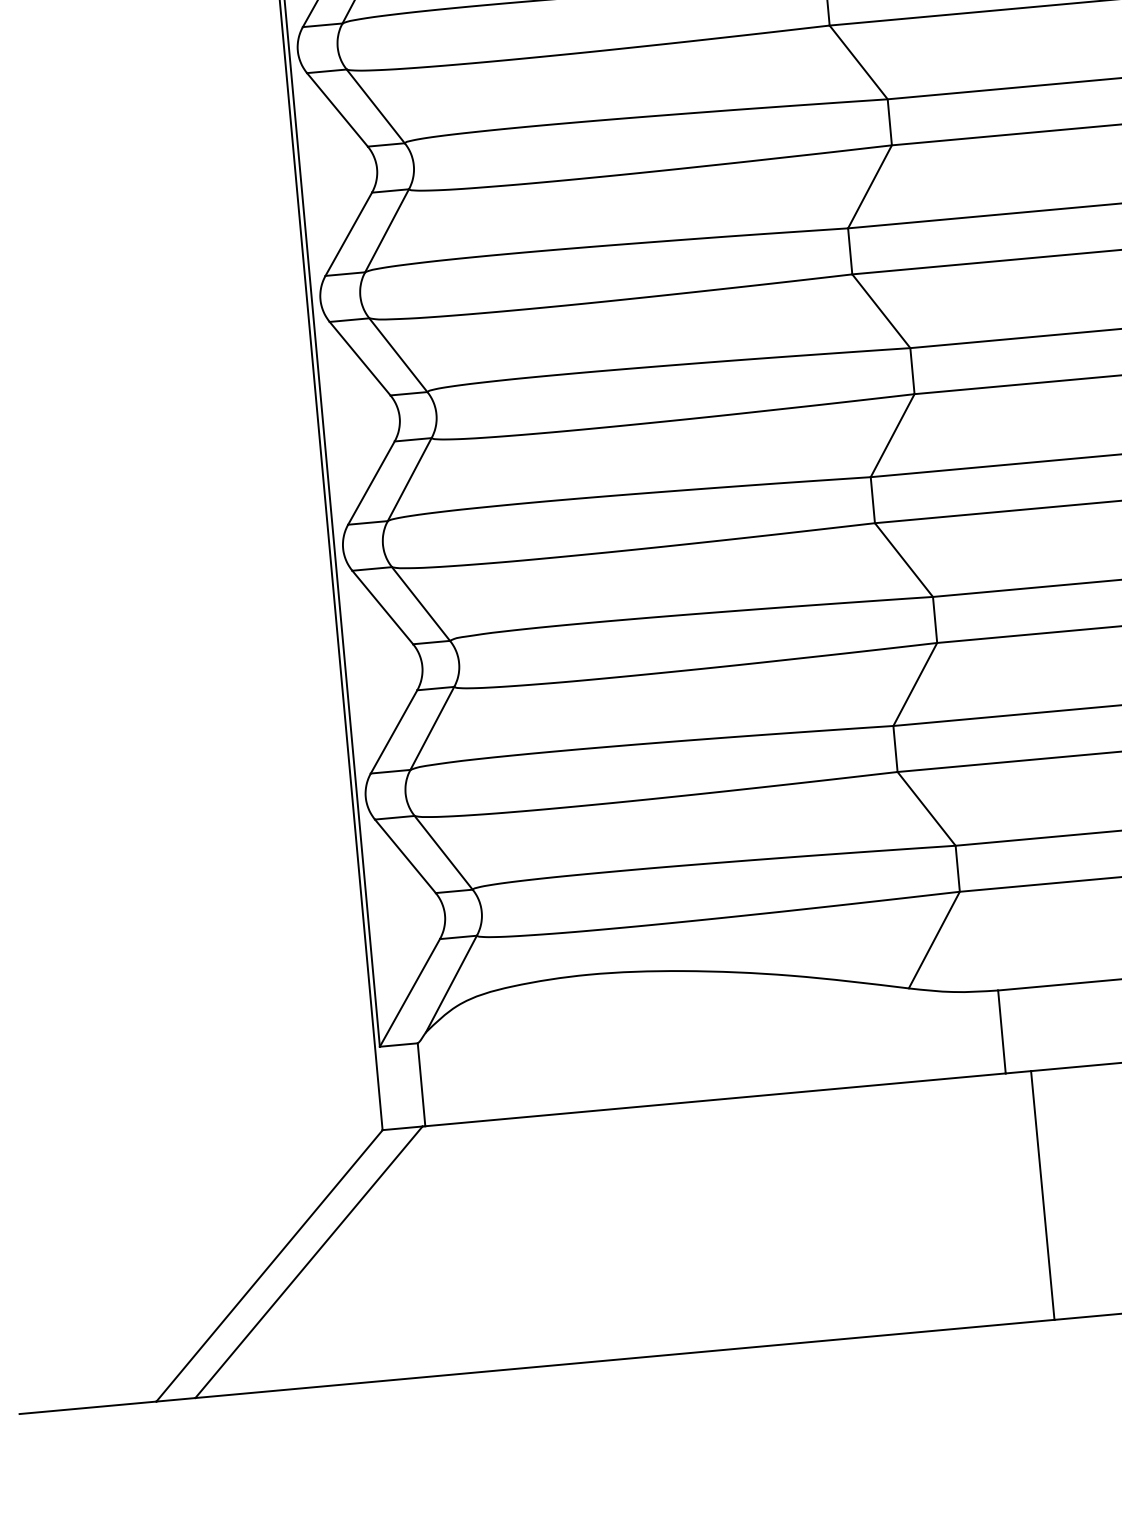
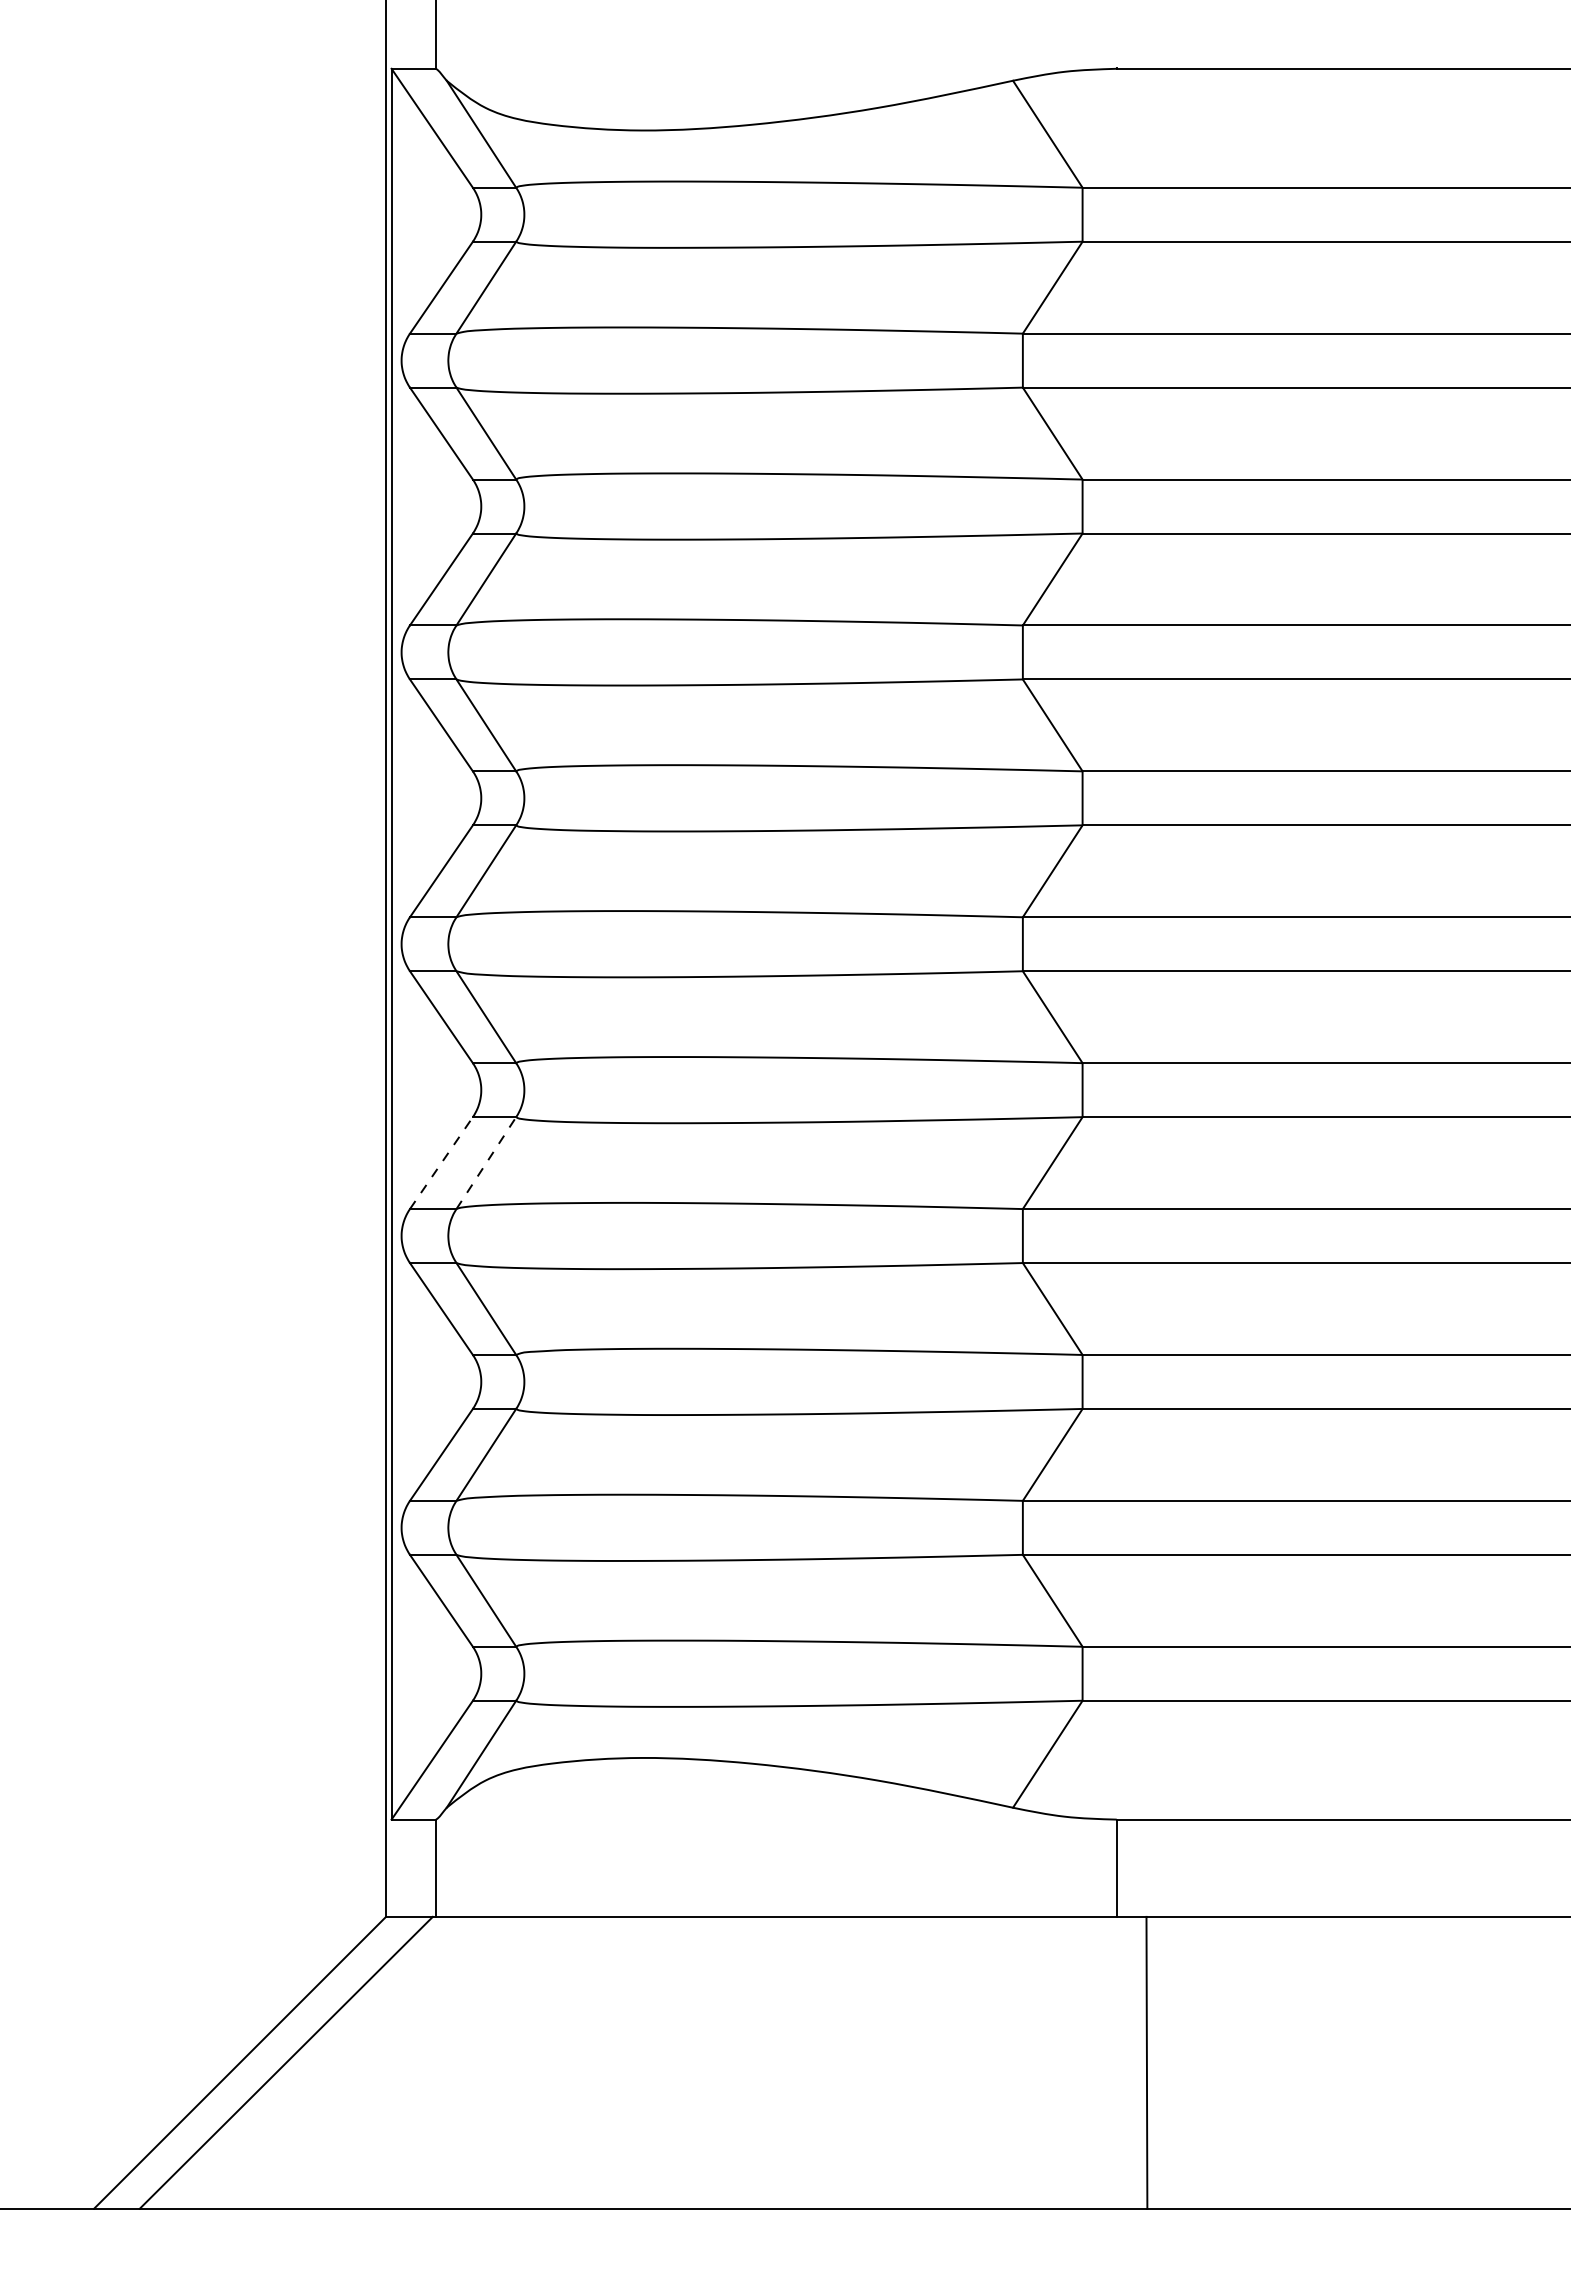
line: (409, 479) -> (486, 1163), solid -> dashed
line: (371, 483) -> (441, 1163), solid -> dashed

